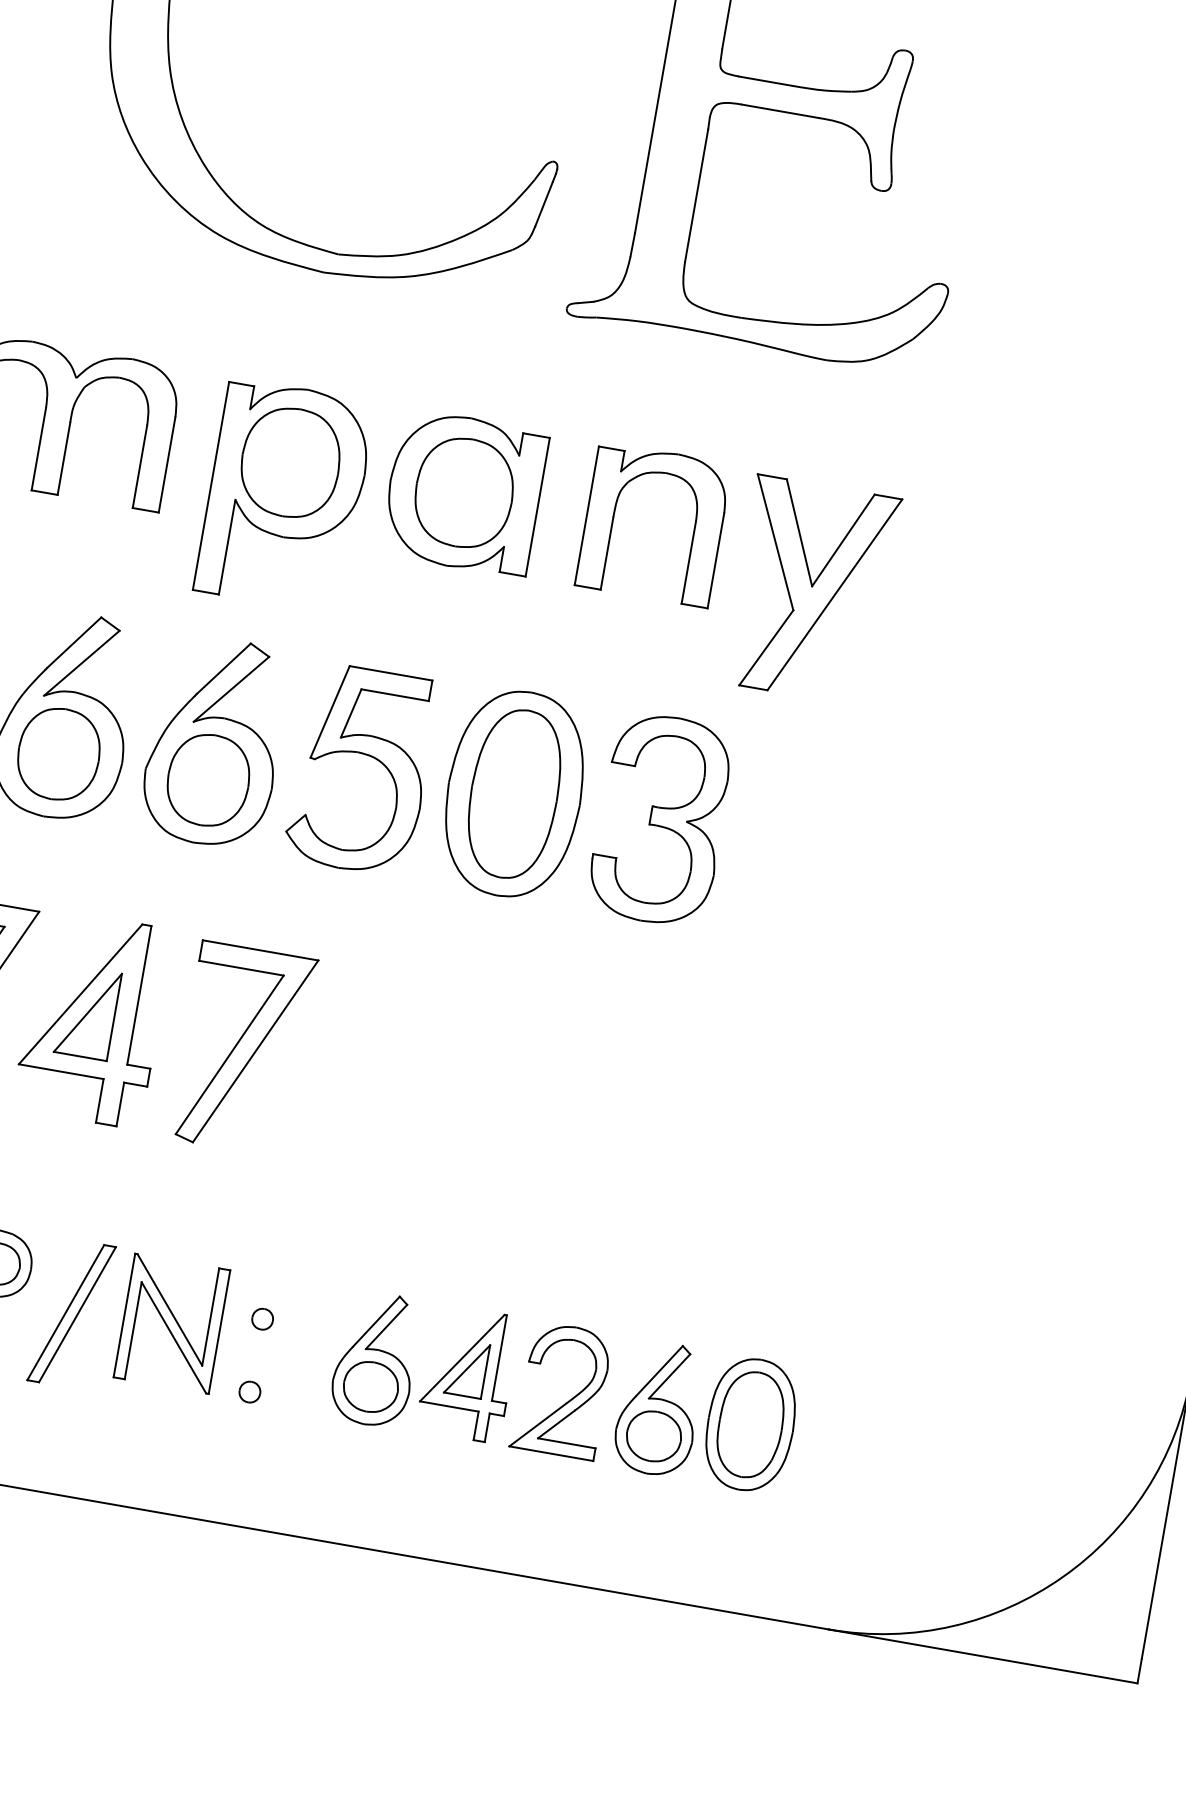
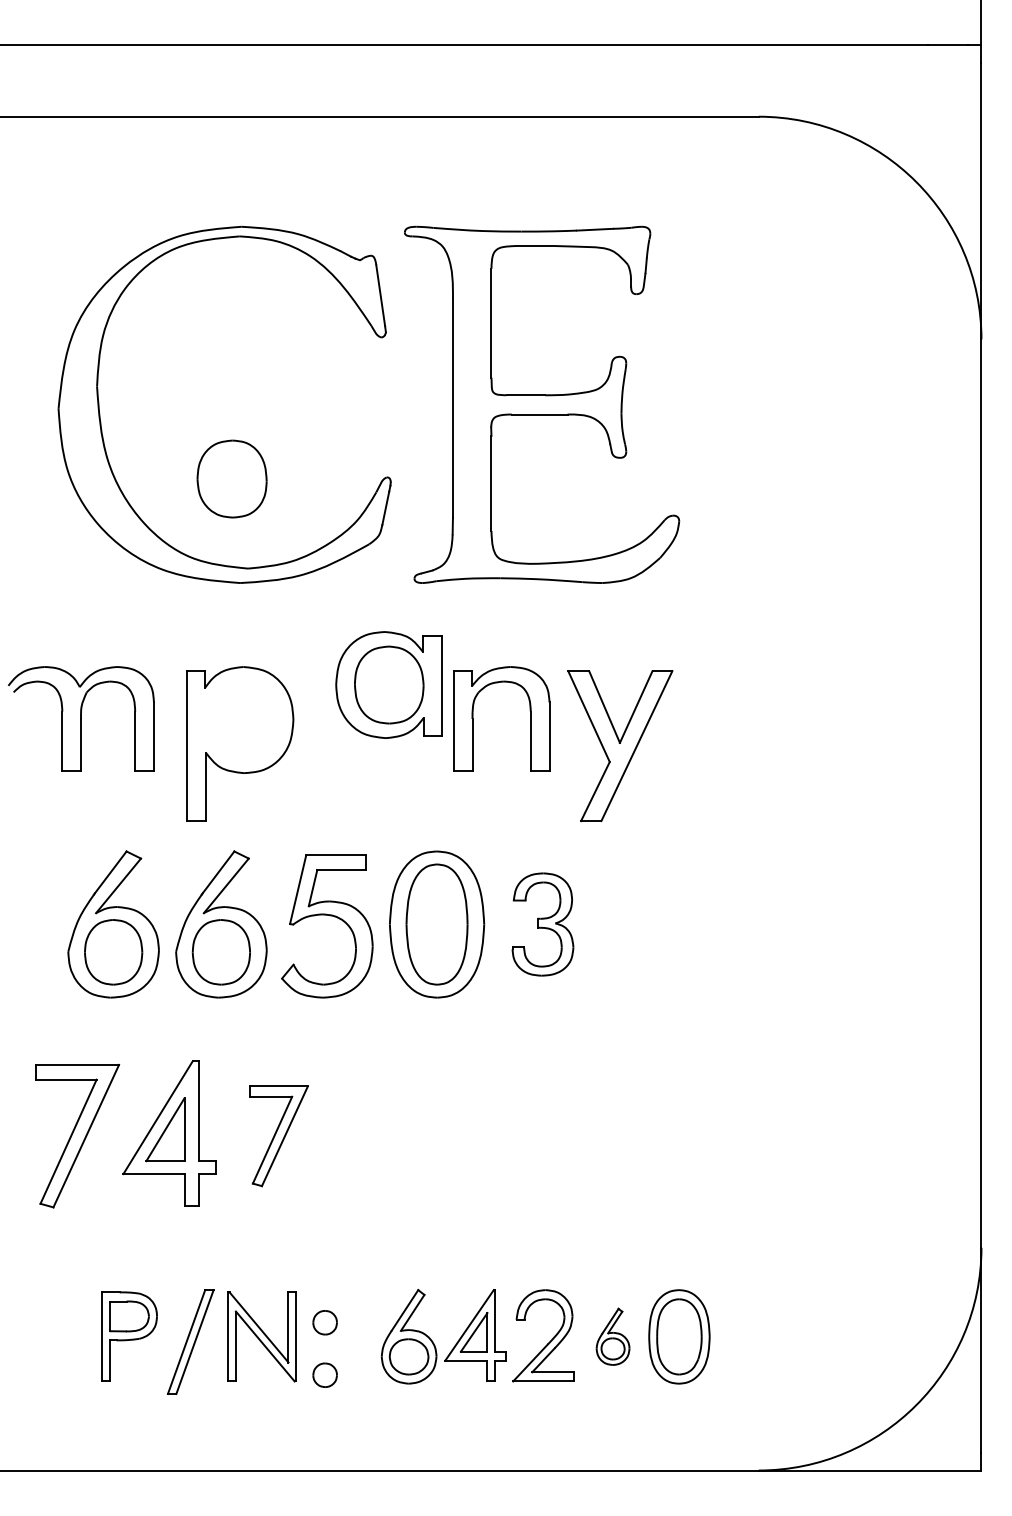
part: (289, 461) -> (231, 478), moved
part: (463, 491) -> (388, 684), moved
part: (660, 819) -> (542, 924), size x0.7
part: (243, 1049) -> (278, 1136), size x0.7
part: (261, 1318) -> (324, 1322), size x1.6
part: (249, 1391) -> (324, 1374), size x1.6
part: (658, 1408) -> (612, 1336), size x0.6

